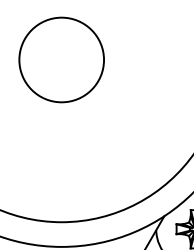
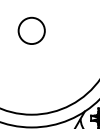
circle: (61, 59) -> (31, 30), size x0.6

